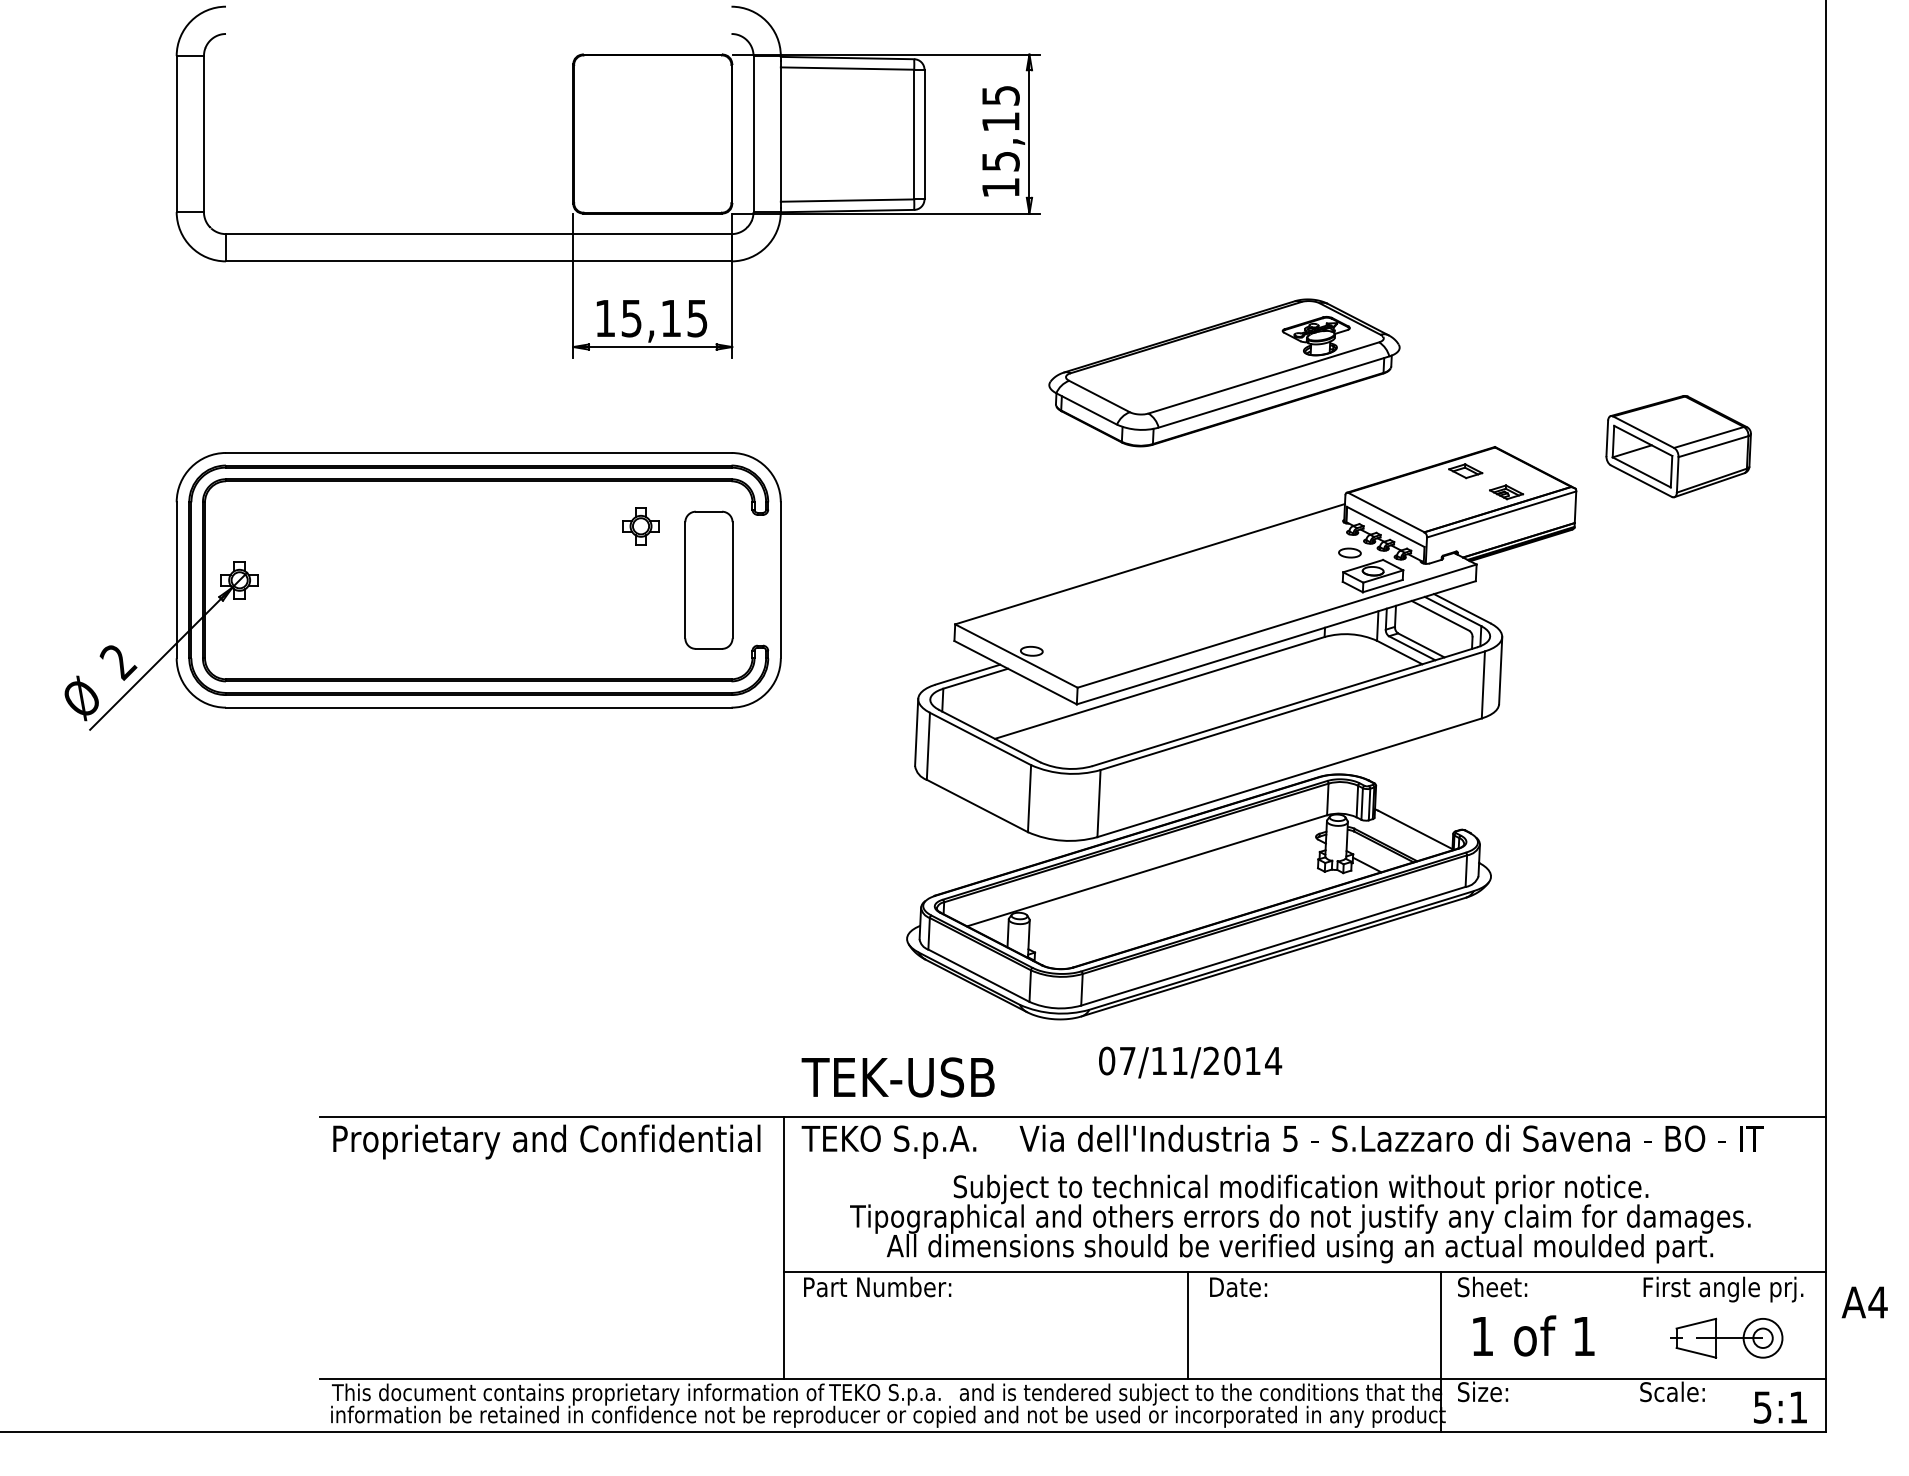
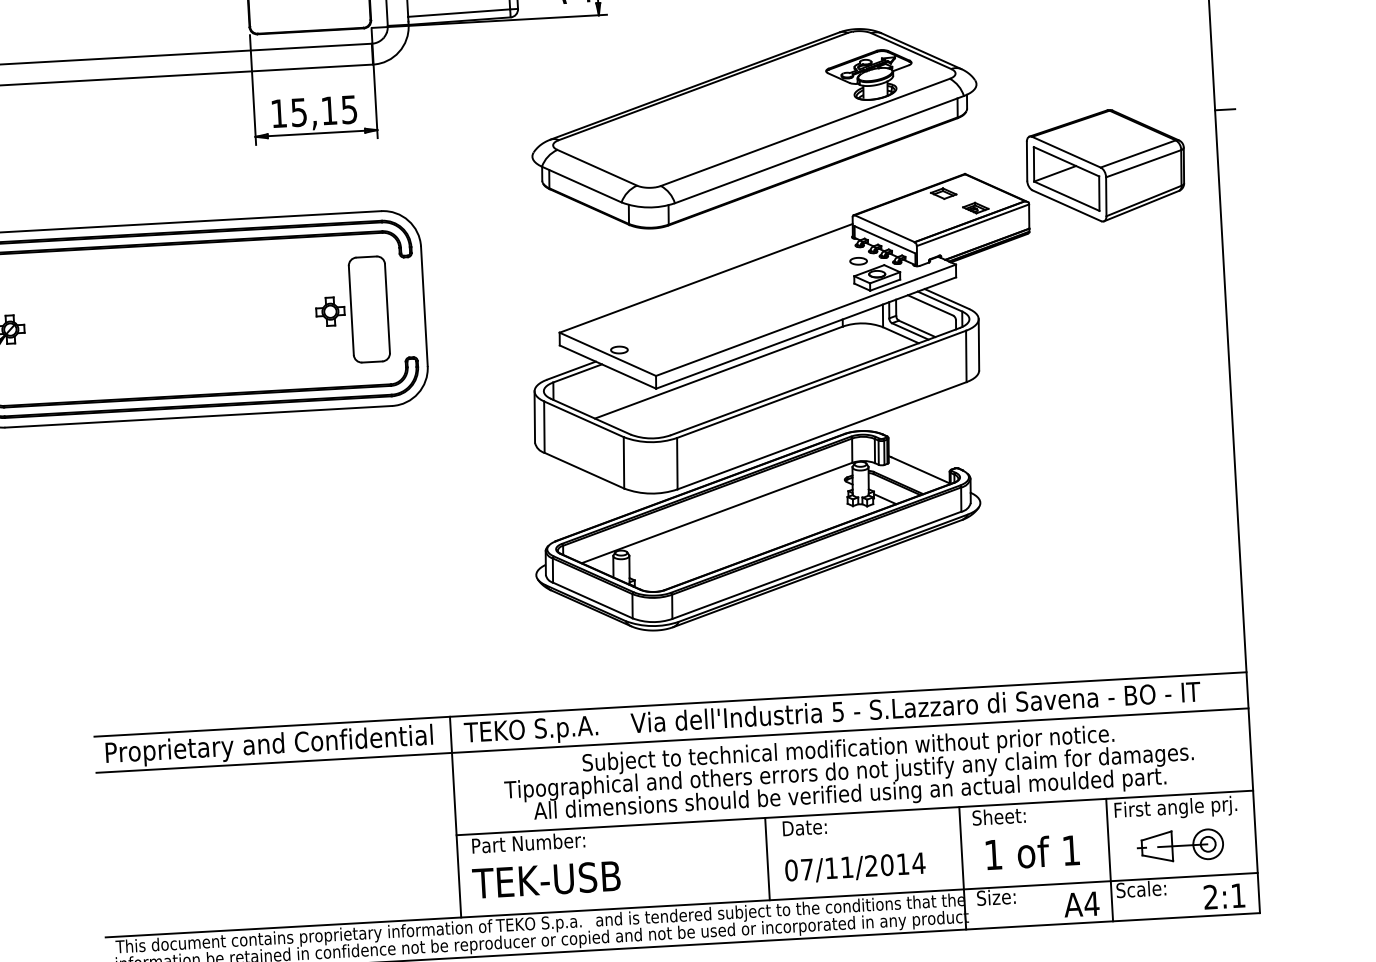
part: (1224, 372) -> (754, 128), size x1.67
line: (1838, 382) -> (1225, 109), added
part: (1678, 446) -> (1105, 165), size x1.43
part: (640, 526) -> (330, 311), moved
text: (1190, 1062) -> (855, 868), moved
text: (897, 1077) -> (545, 879), moved
line: (1072, 1164) -> (672, 740), added
text: (1864, 1302) -> (1081, 904), moved
line: (1633, 1351) -> (1109, 859), added
text: (1762, 1407) -> (1210, 897), 5:1 -> 2:1

